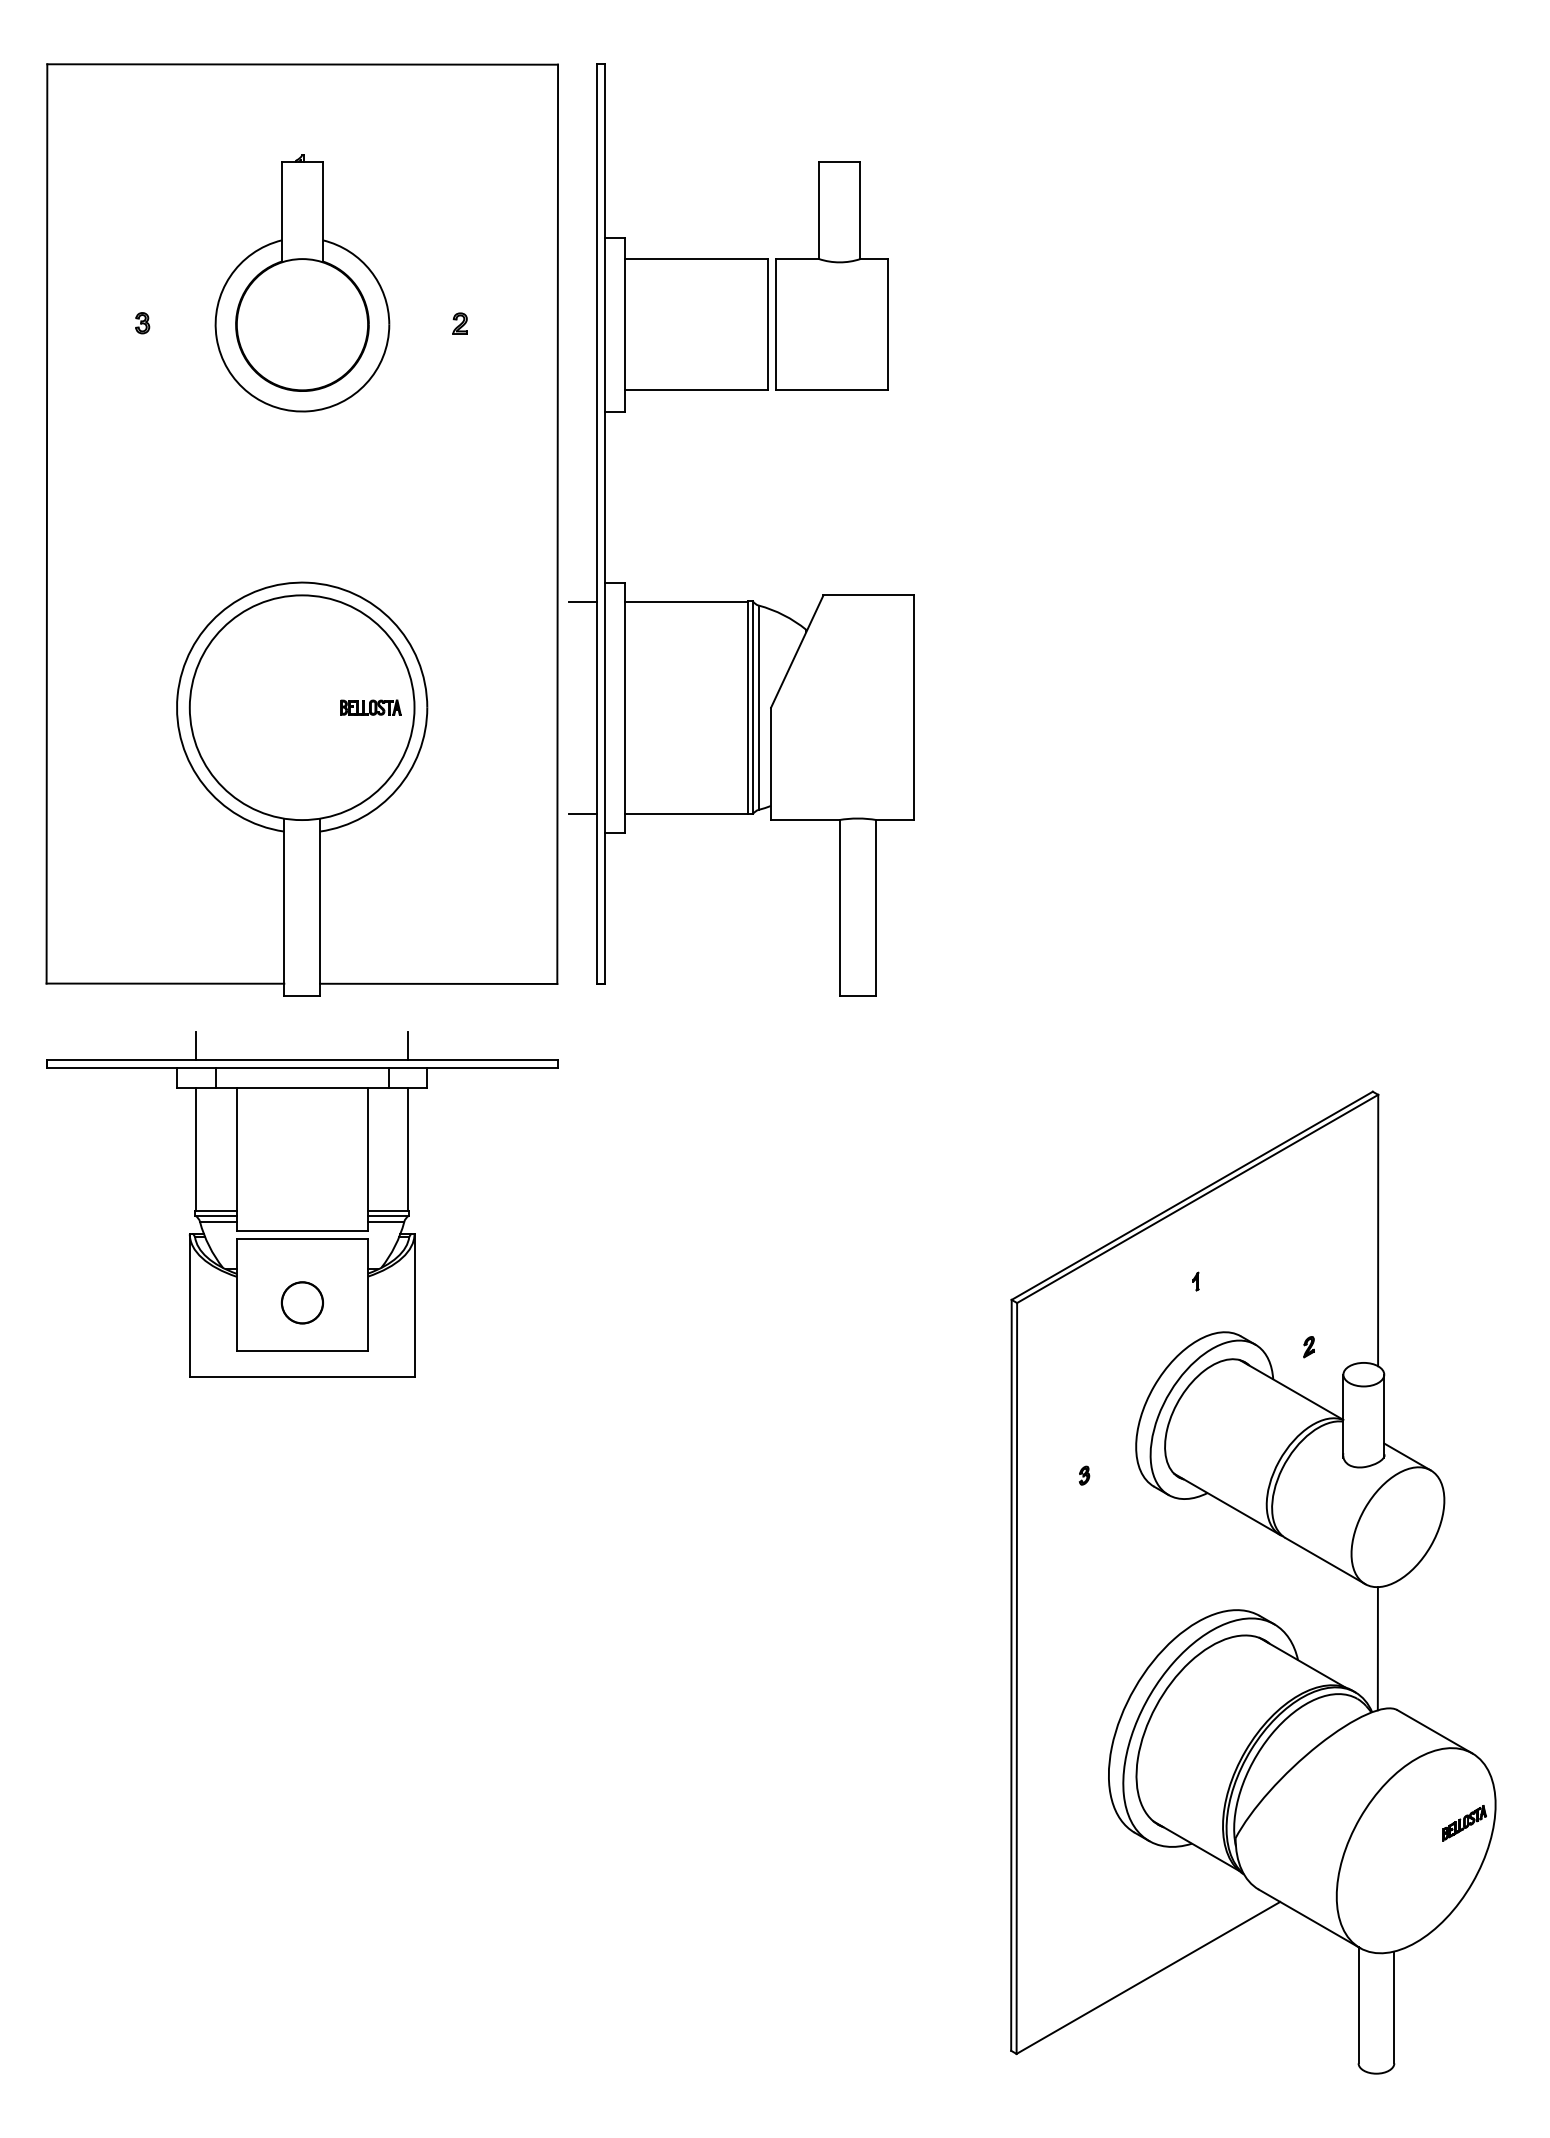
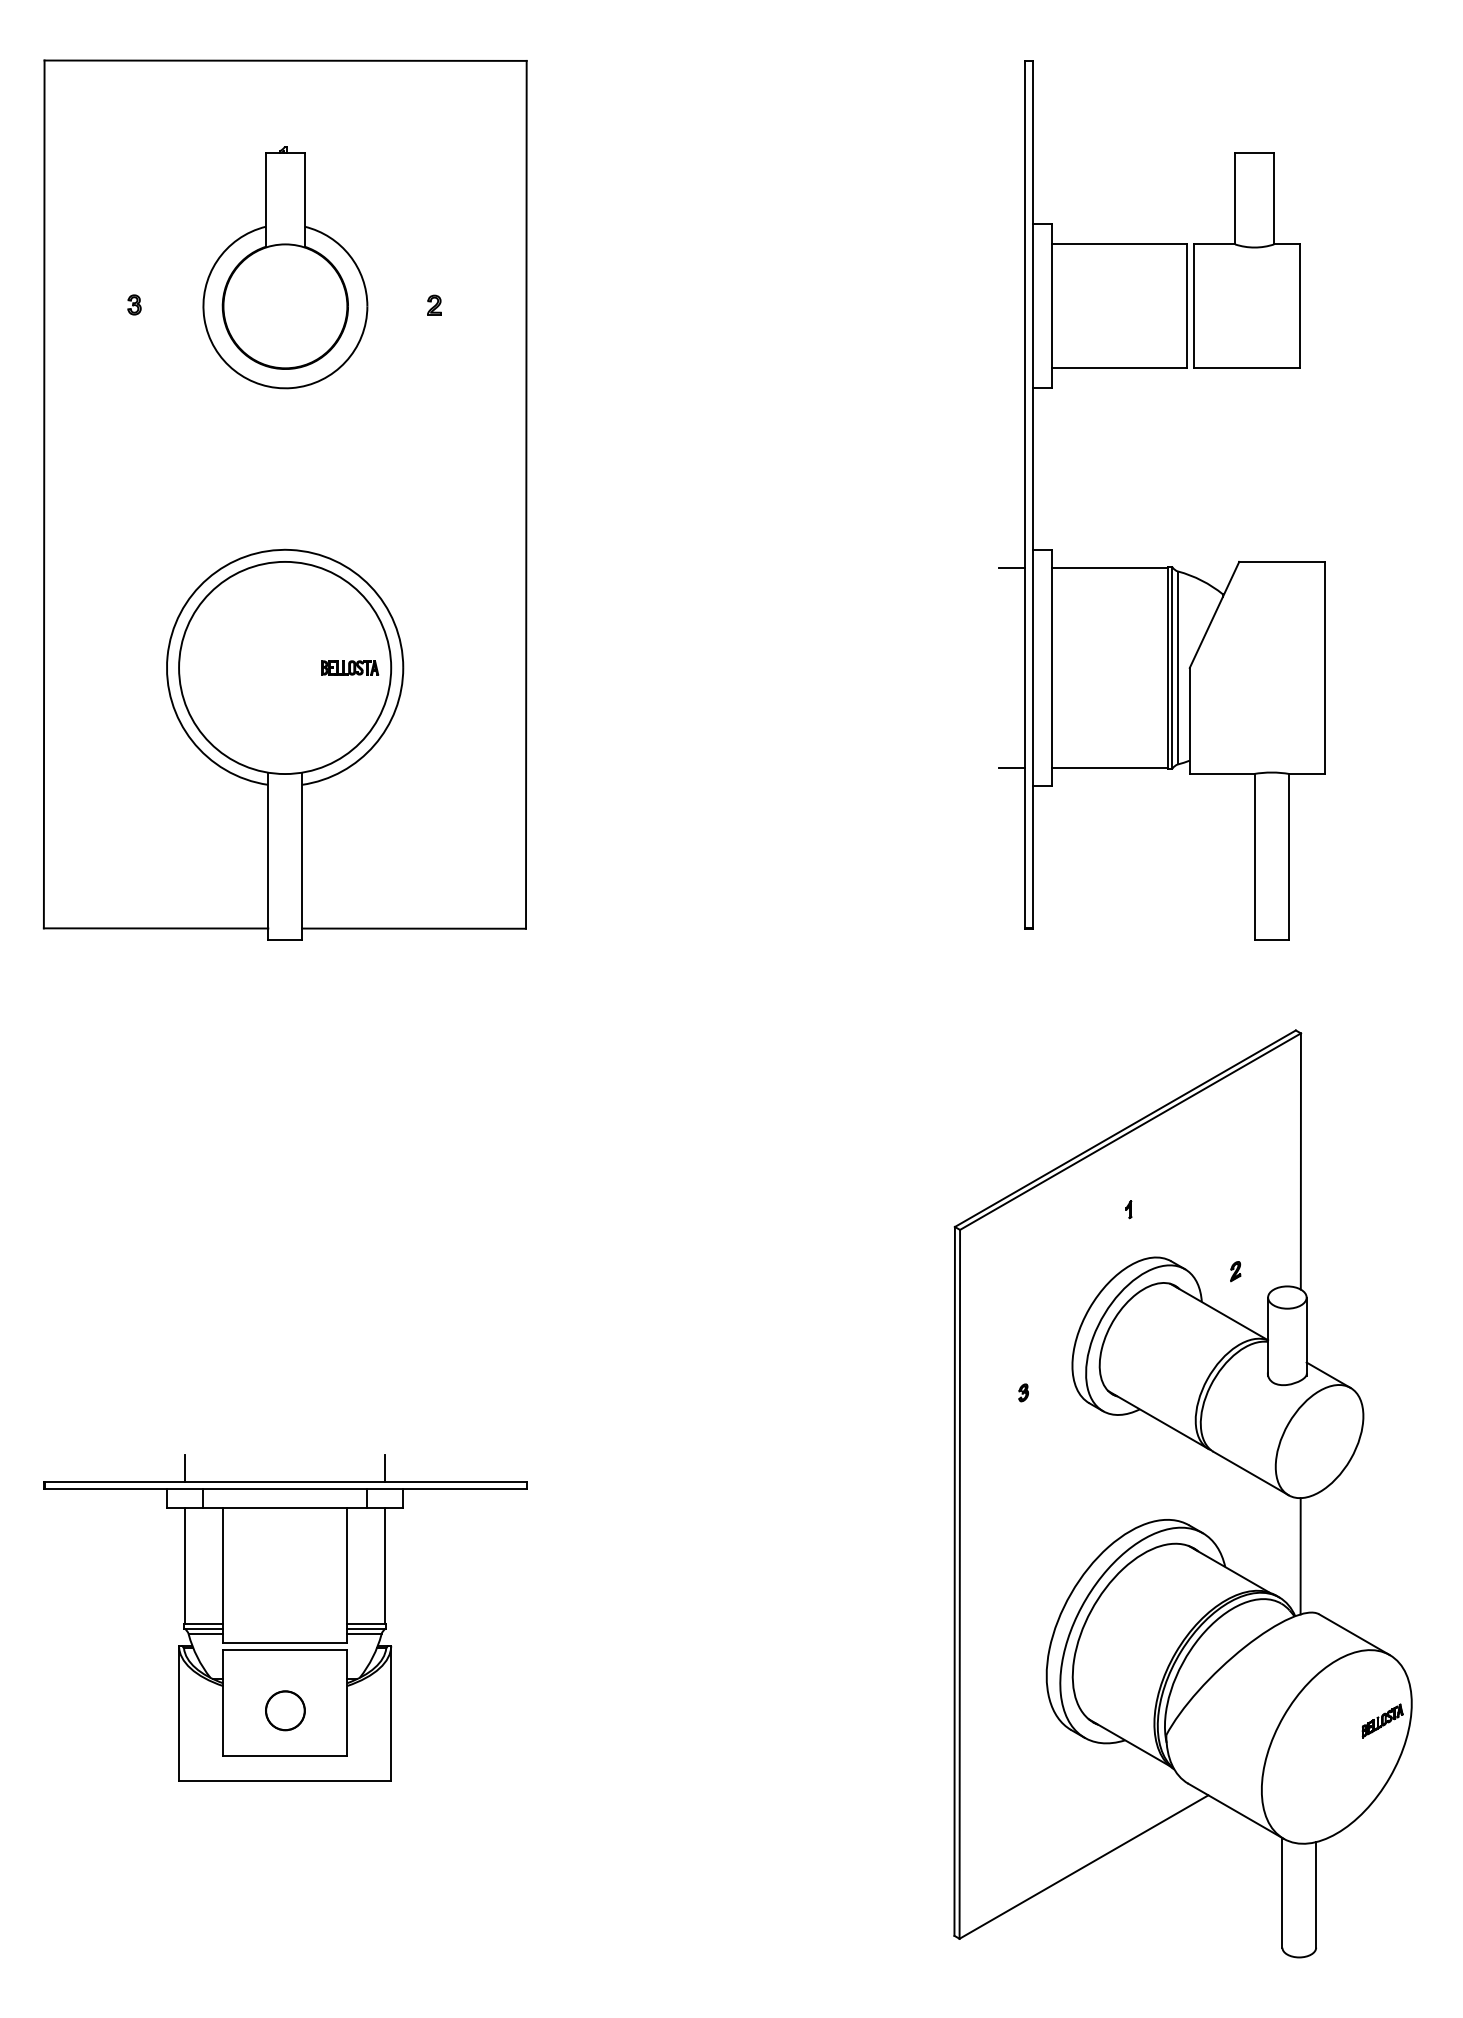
part: (747, 600) -> (1167, 566), moved
part: (302, 1204) -> (285, 1617), moved

